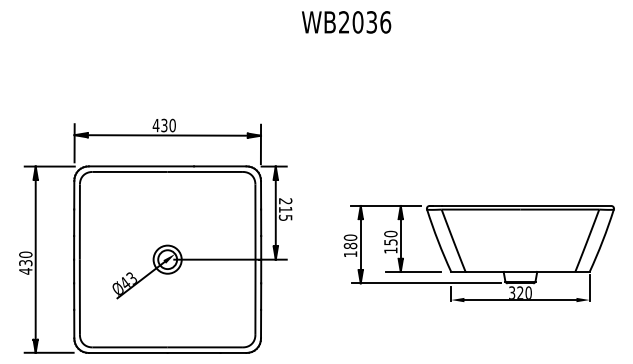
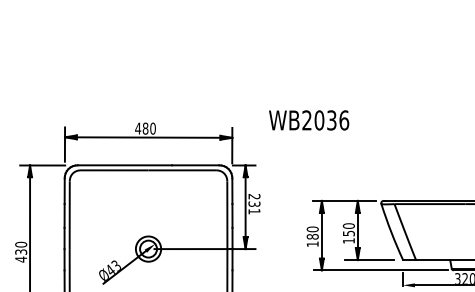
text: (346, 22) -> (309, 120), moved
text: (164, 125) -> (145, 128), 430 -> 480
text: (285, 213) -> (254, 207), 215 -> 231

